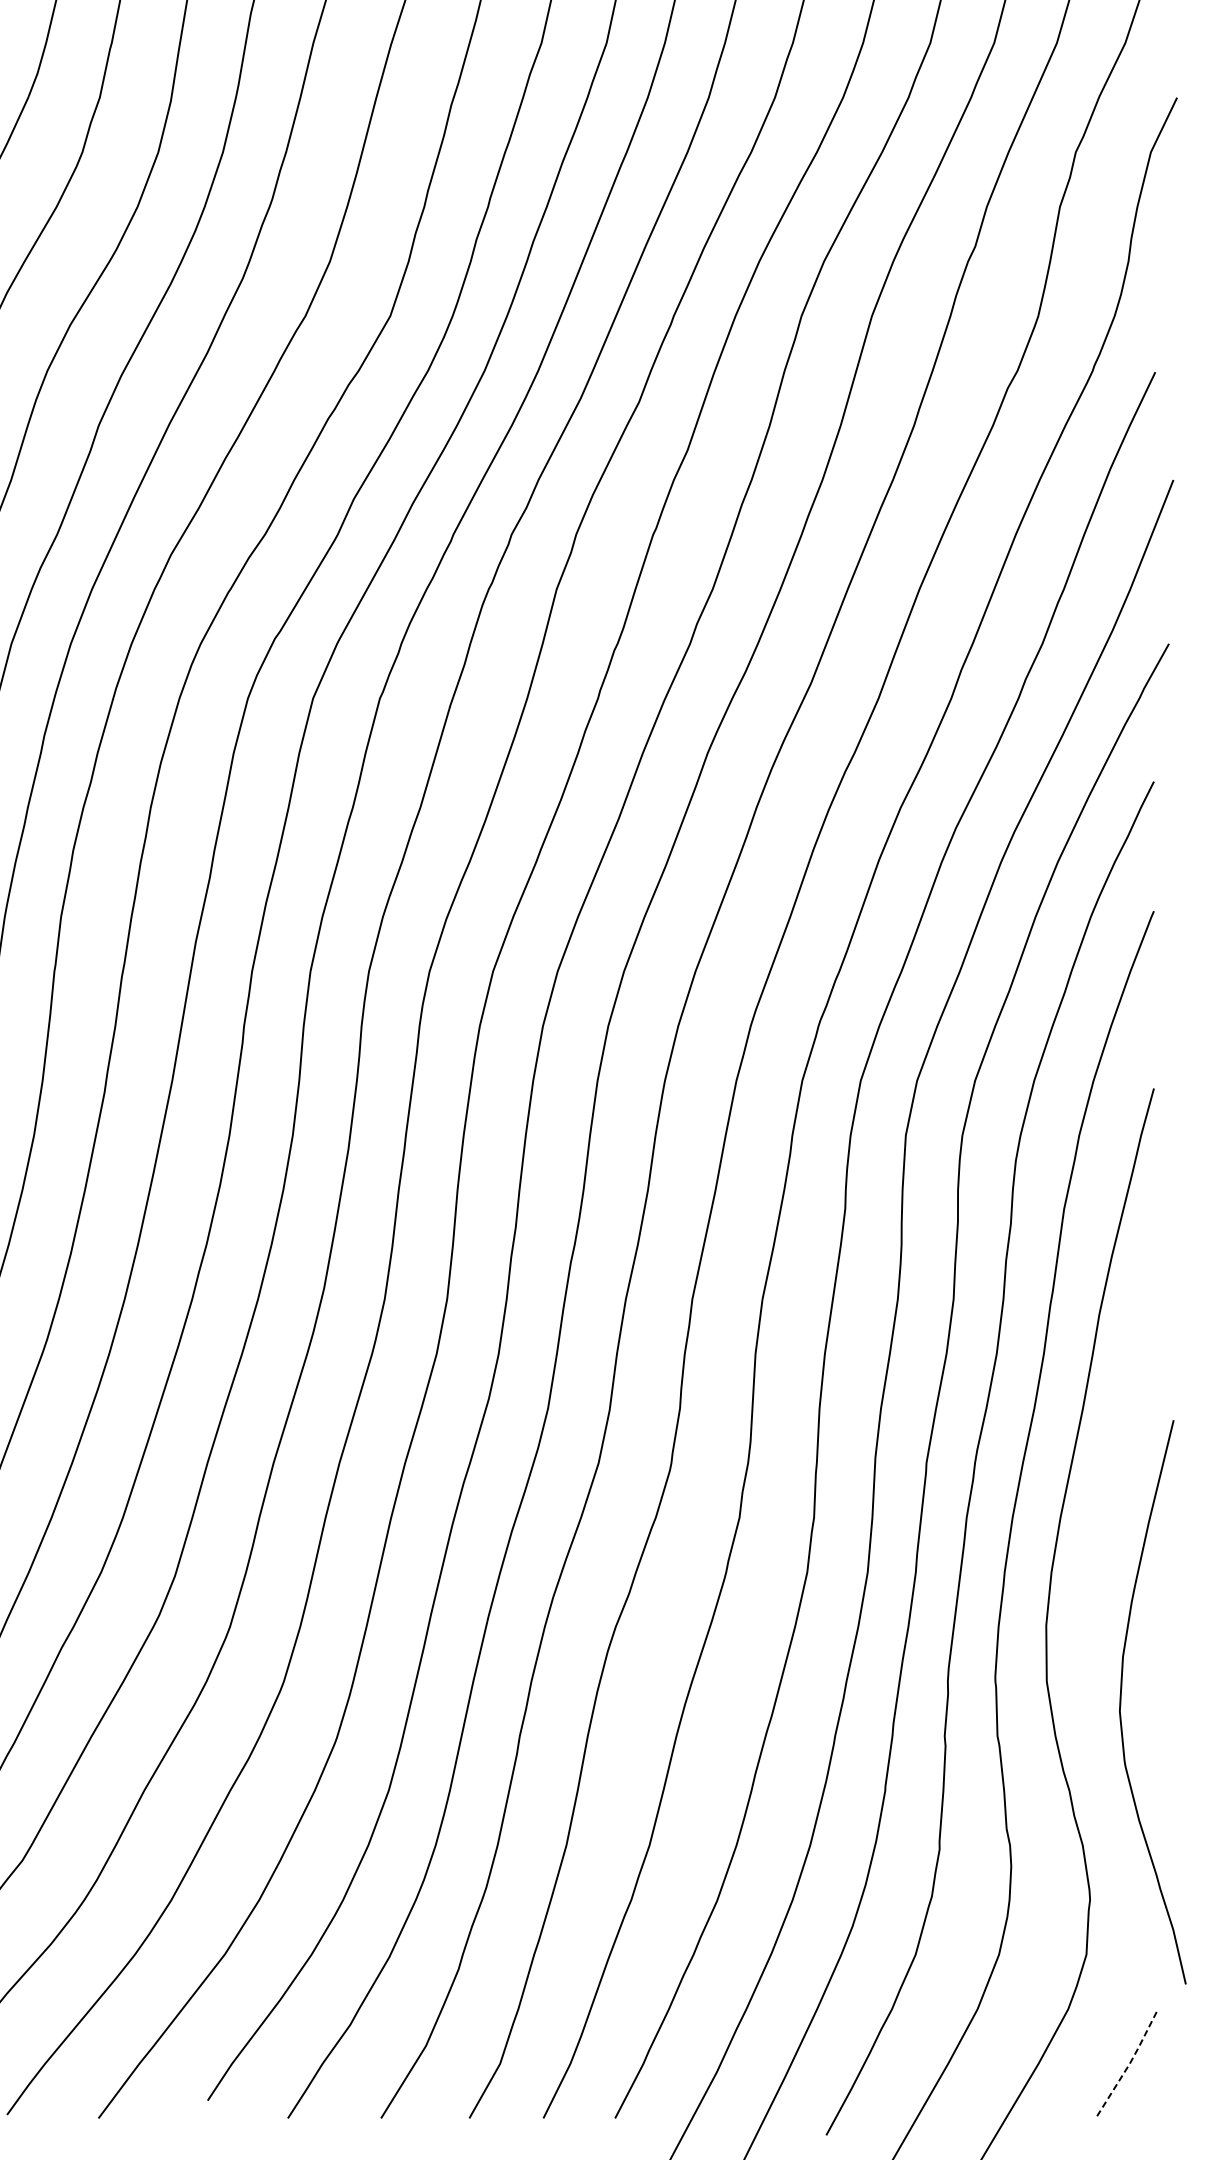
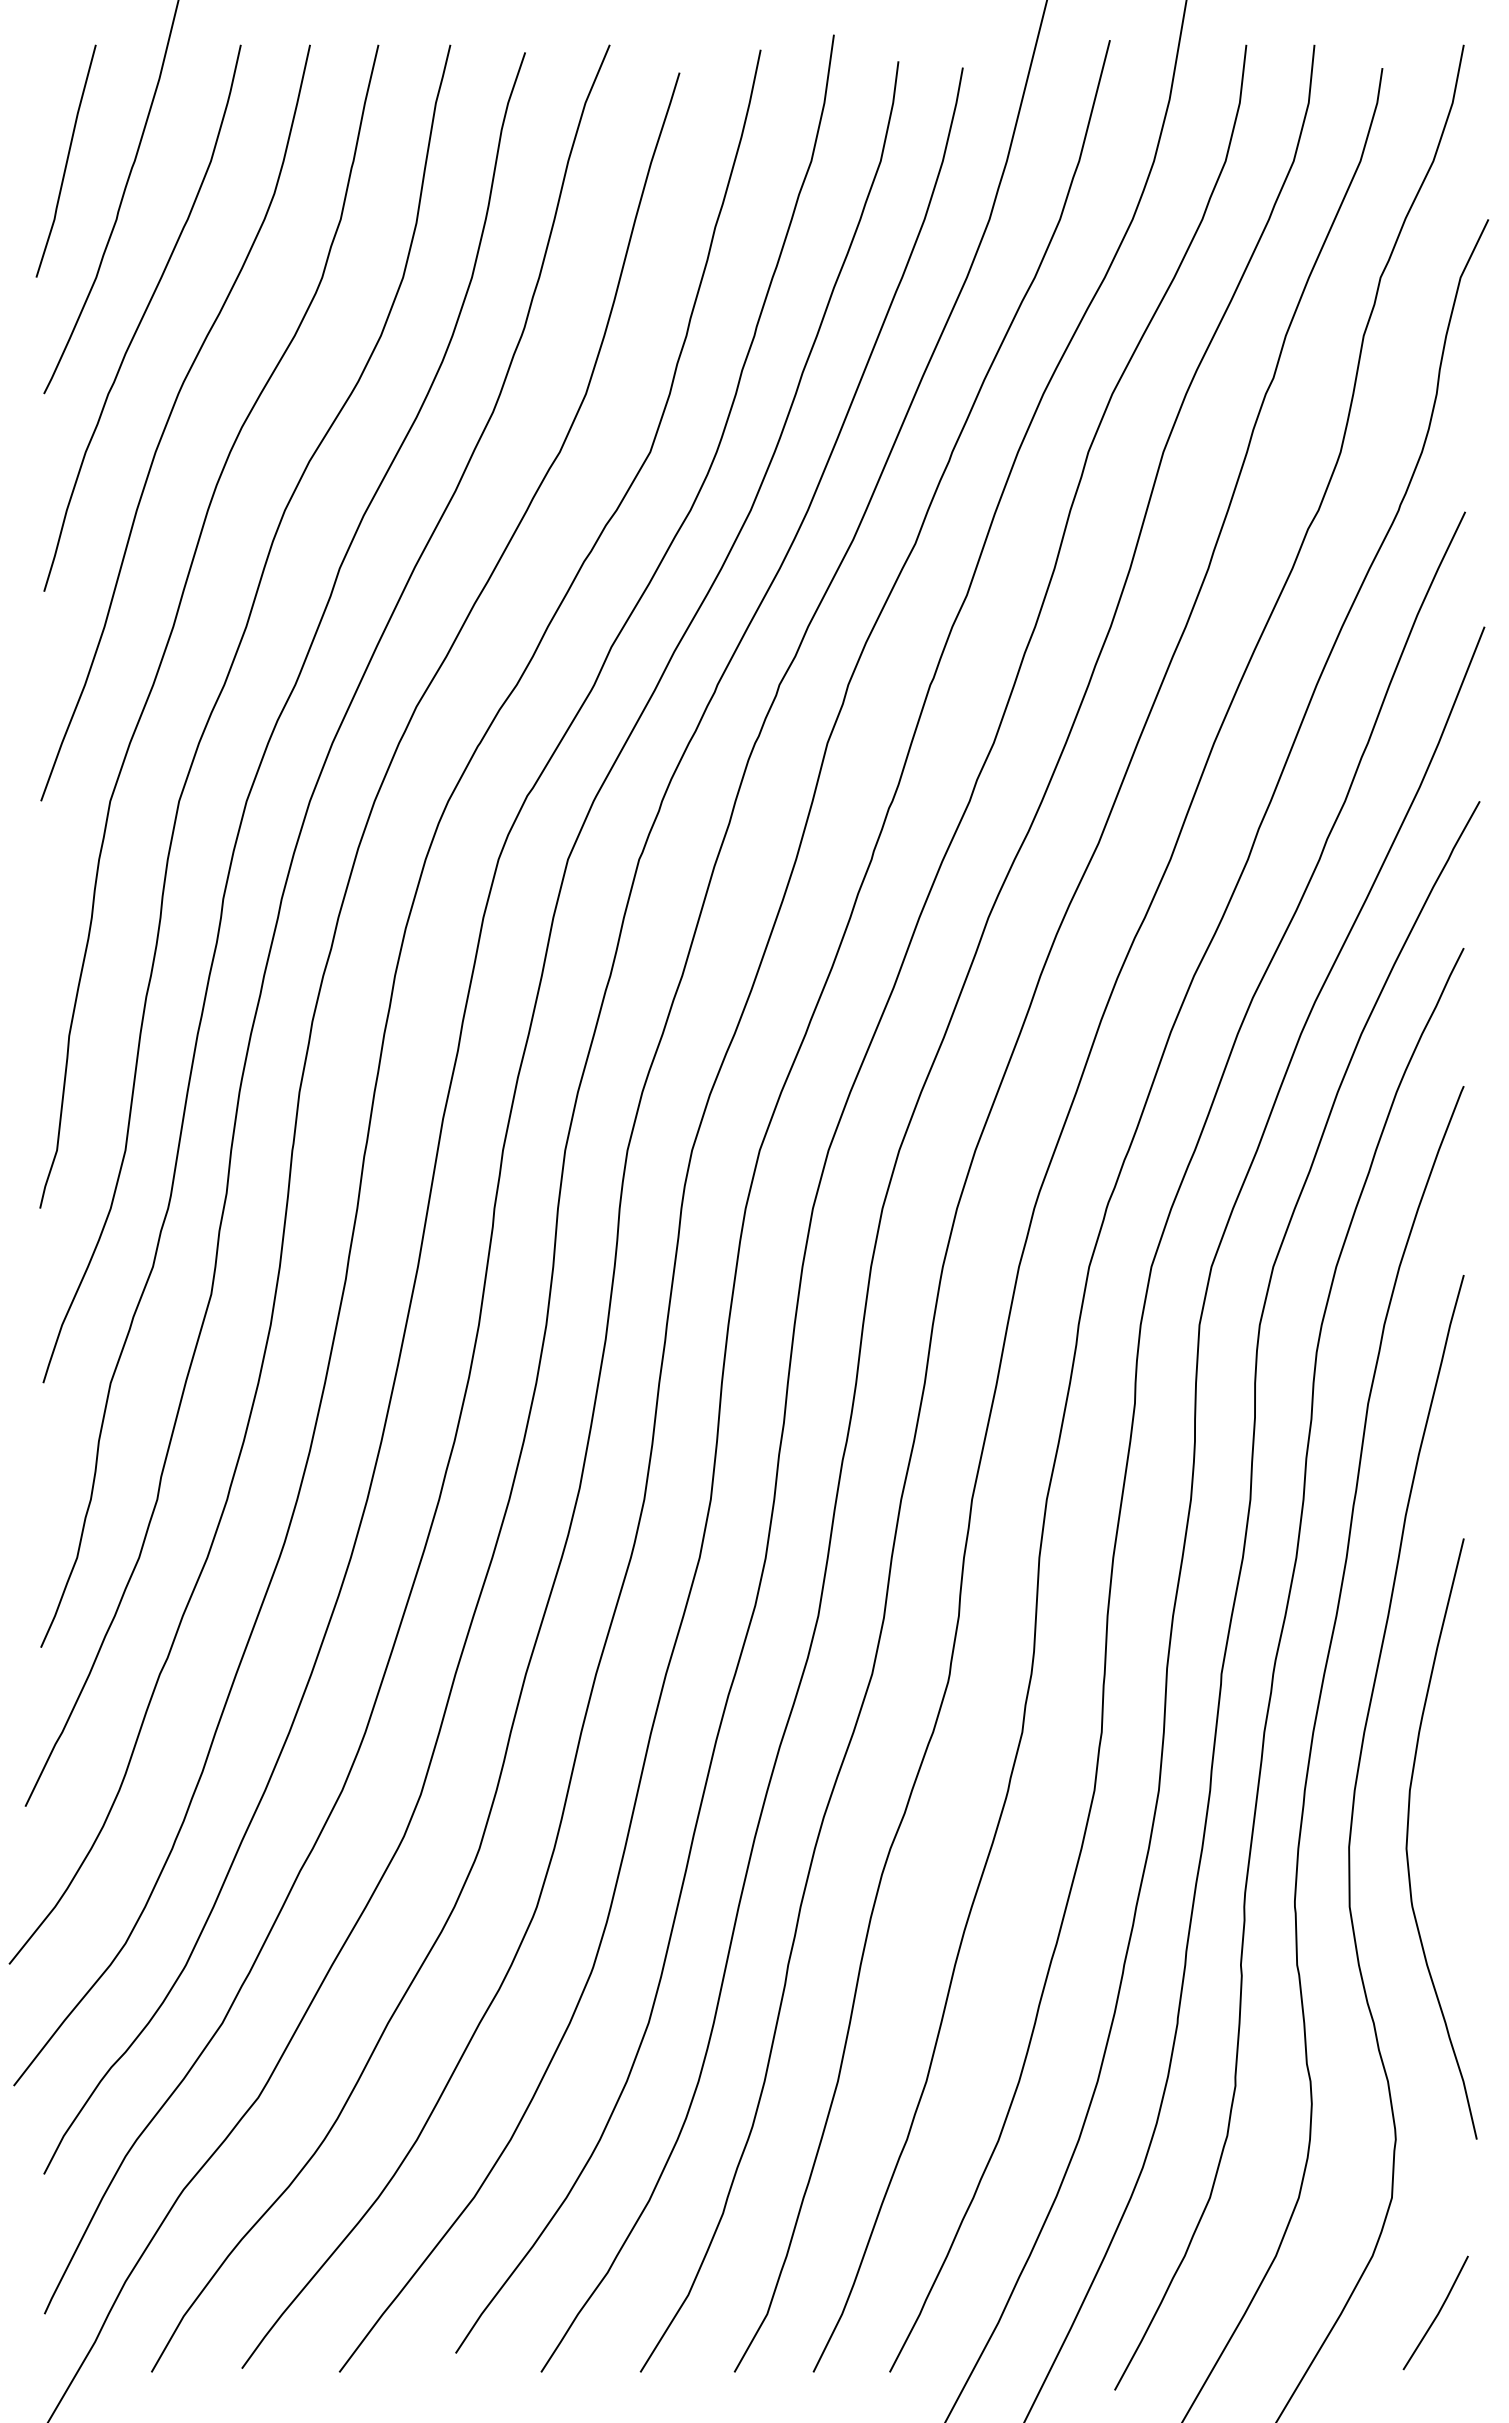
curve: (1121, 1700) -> (1408, 1837), moved
line: (1130, 2063) -> (1438, 2313), dashed -> solid

